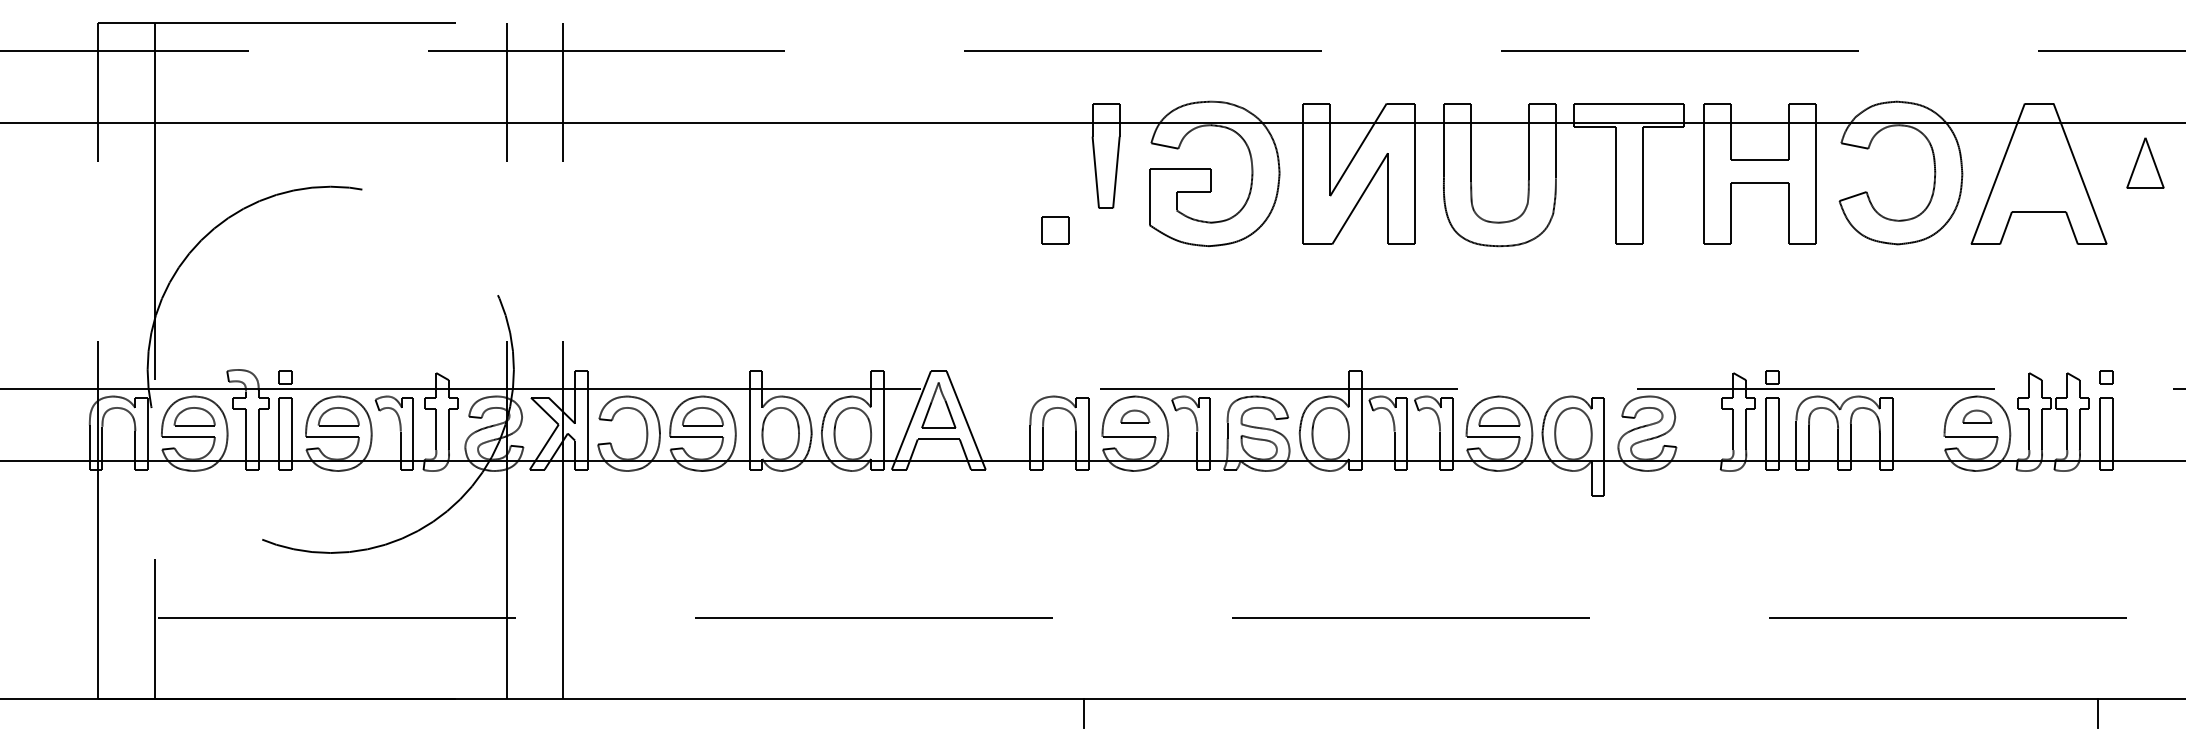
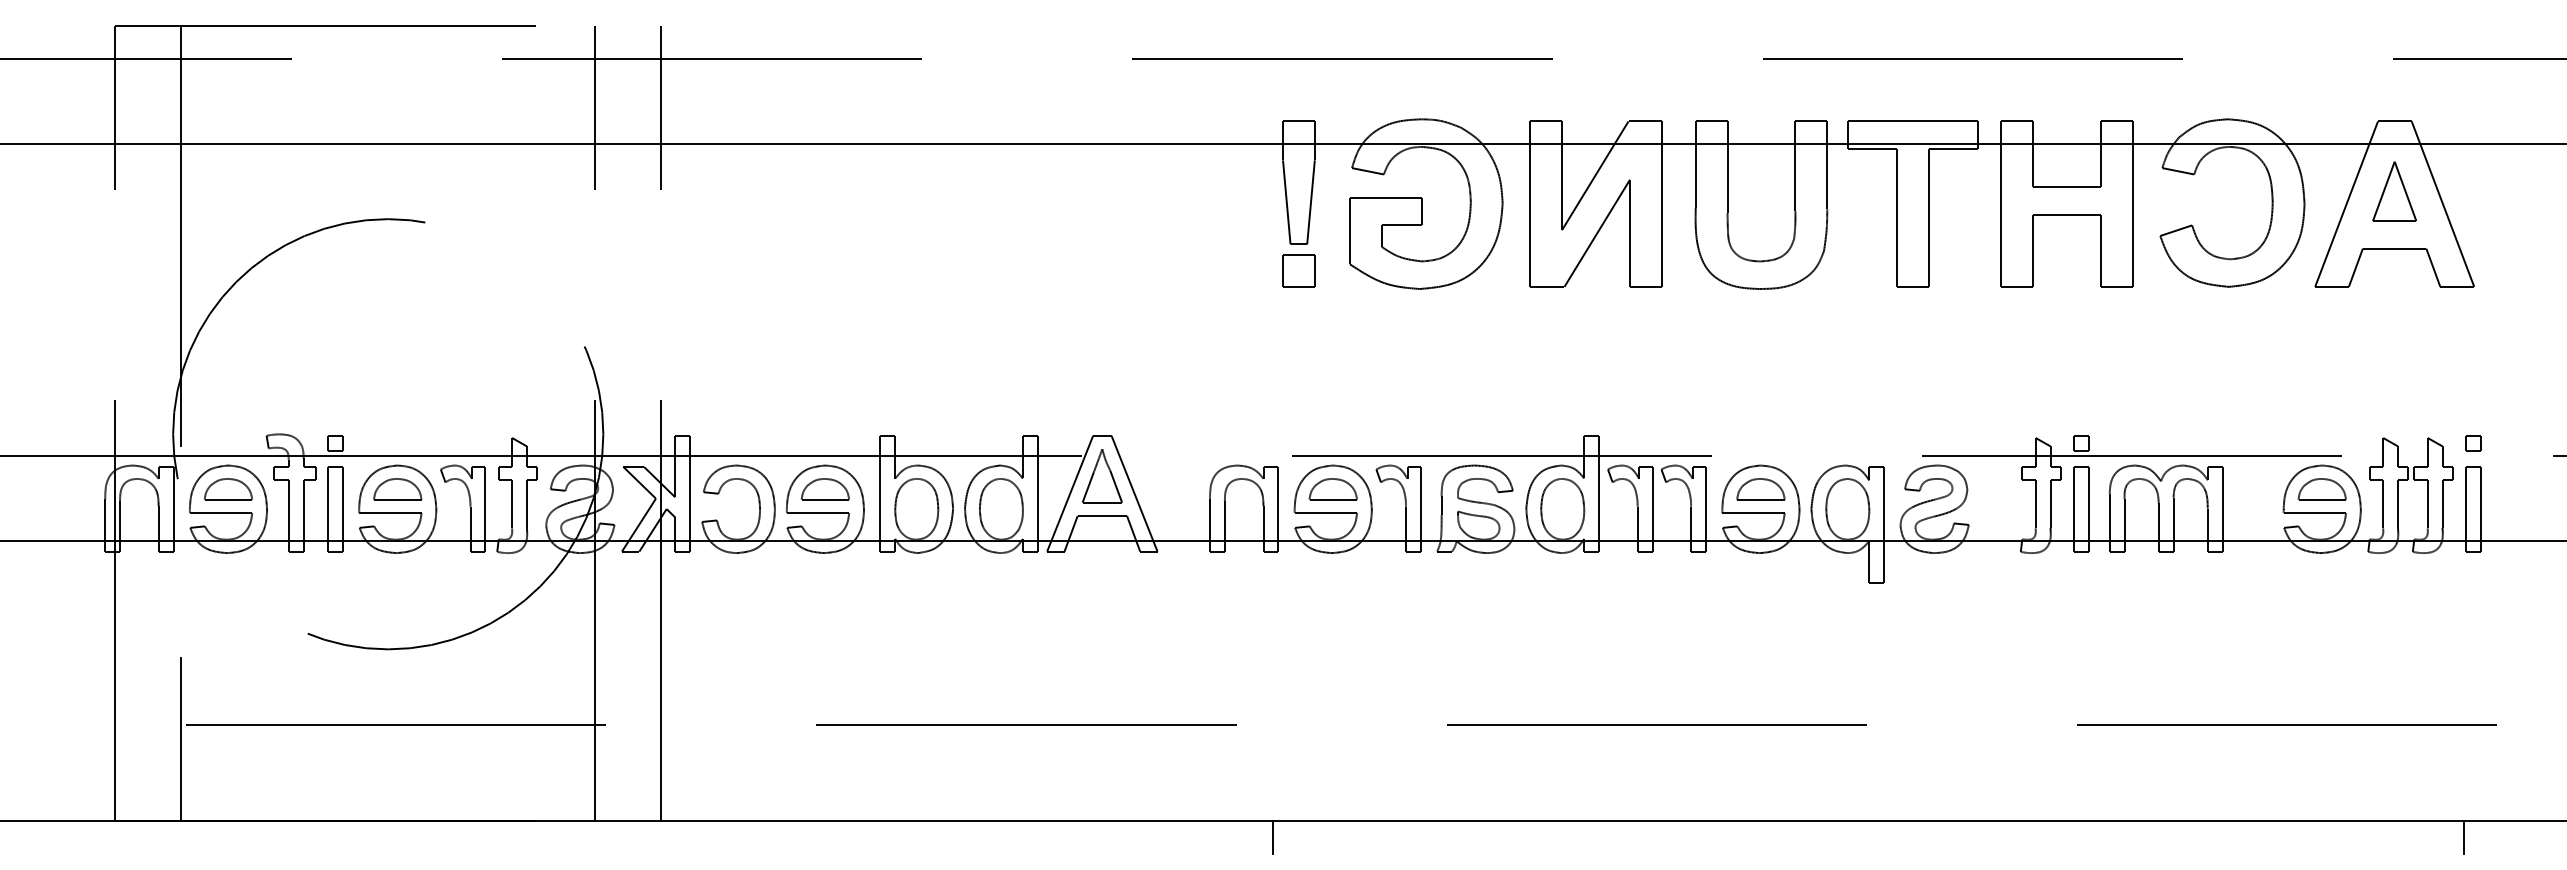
part: (2145, 163) -> (2394, 191), moved
part: (1054, 230) -> (1298, 270), moved
part: (1134, 416) -> (1332, 489), size x1.43
part: (1976, 416) -> (2321, 489), size x1.43

